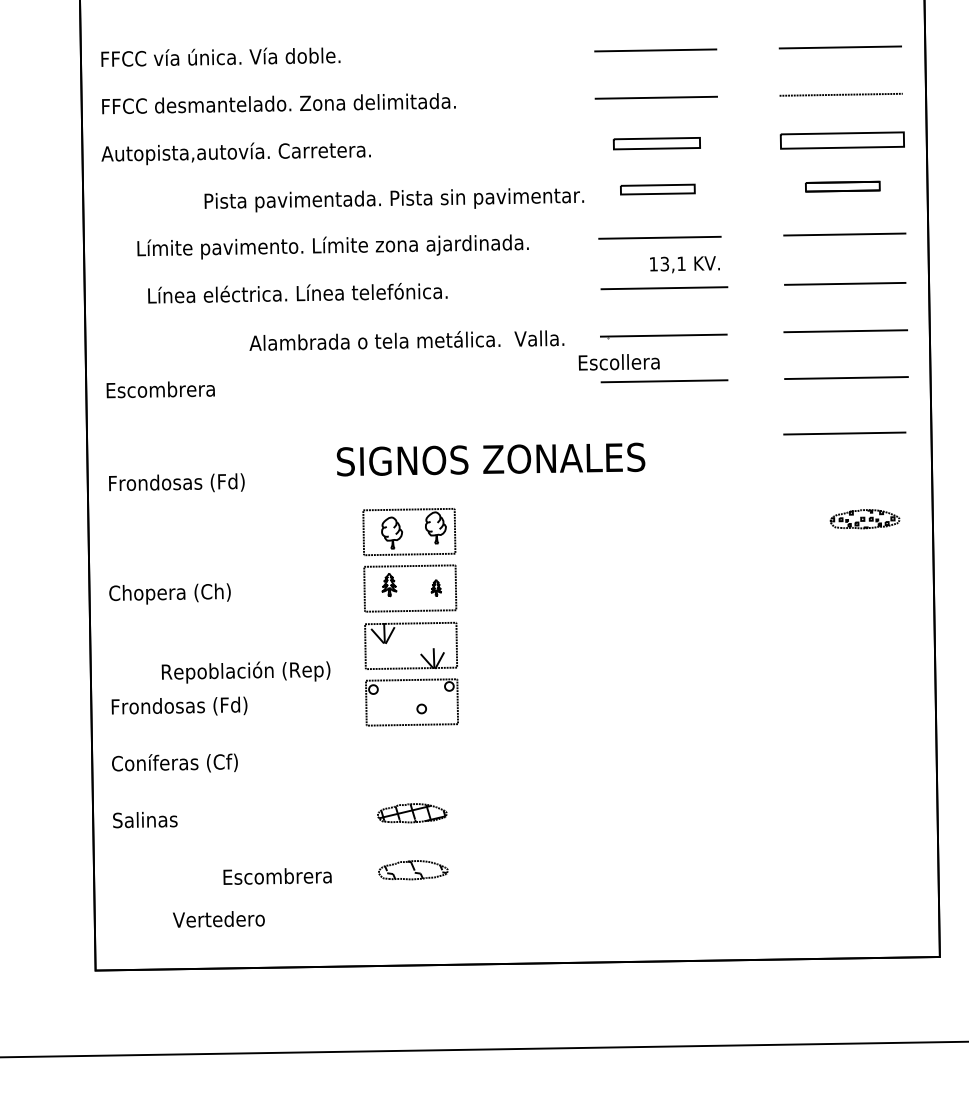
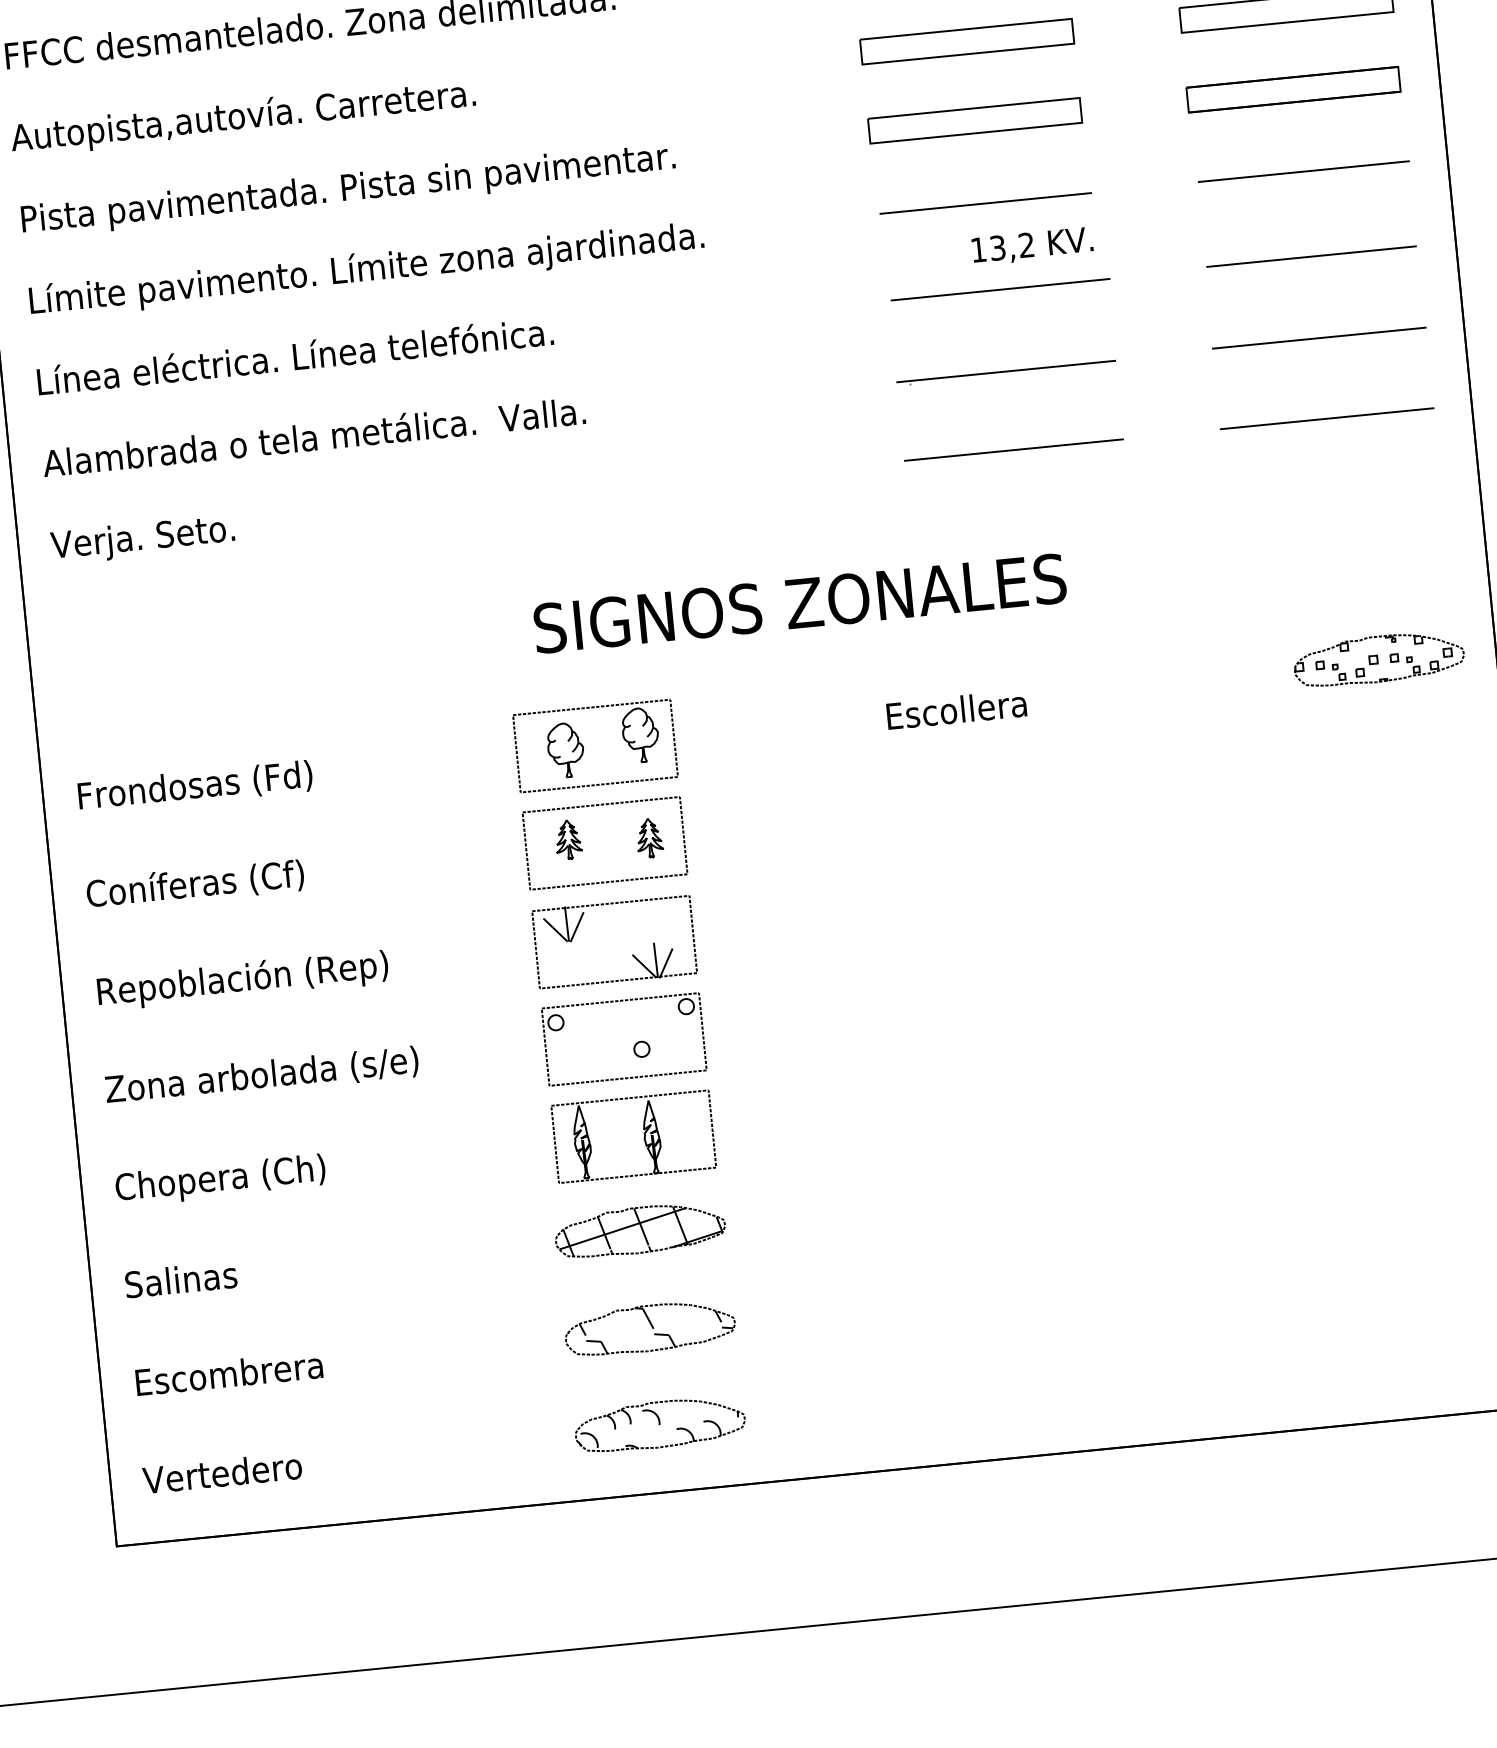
part: (656, 143) -> (966, 41), size x1.43
part: (842, 186) -> (1293, 89), size x1.67
part: (657, 189) -> (974, 120), size x1.67
text: (394, 200) -> (348, 191), moved
text: (332, 246) -> (365, 269), moved
text: (681, 263) -> (1026, 244), 13,1 -> 13,2
text: (297, 293) -> (294, 356), moved
text: (406, 340) -> (313, 436), moved
text: (618, 362) -> (955, 710), moved
text: (159, 391) -> (144, 539), Escombrera -> Verja. Seto.
line: (844, 433) -> (1331, 514), removed
text: (490, 459) -> (799, 603), moved
text: (176, 482) -> (194, 785), moved
part: (864, 519) -> (1378, 660), size x1.43
part: (436, 587) -> (650, 837), size x1.43
text: (178, 593) -> (206, 884), Chopera (Ch) -> Coníferas (Cf)
text: (245, 672) -> (241, 980), moved
text: (201, 705) -> (261, 1074), Frondosas (Fd) -> Zona arbolada (s/e)
part: (412, 758) -> (632, 1135), added
text: (181, 763) -> (235, 1177), Coníferas (Cf) -> Chopera (Ch)
part: (412, 813) -> (640, 1230), size x1.43
part: (413, 870) -> (650, 1328), size x1.43
text: (277, 876) -> (229, 1373), moved
text: (218, 919) -> (221, 1473), moved
part: (414, 926) -> (660, 1425), added

